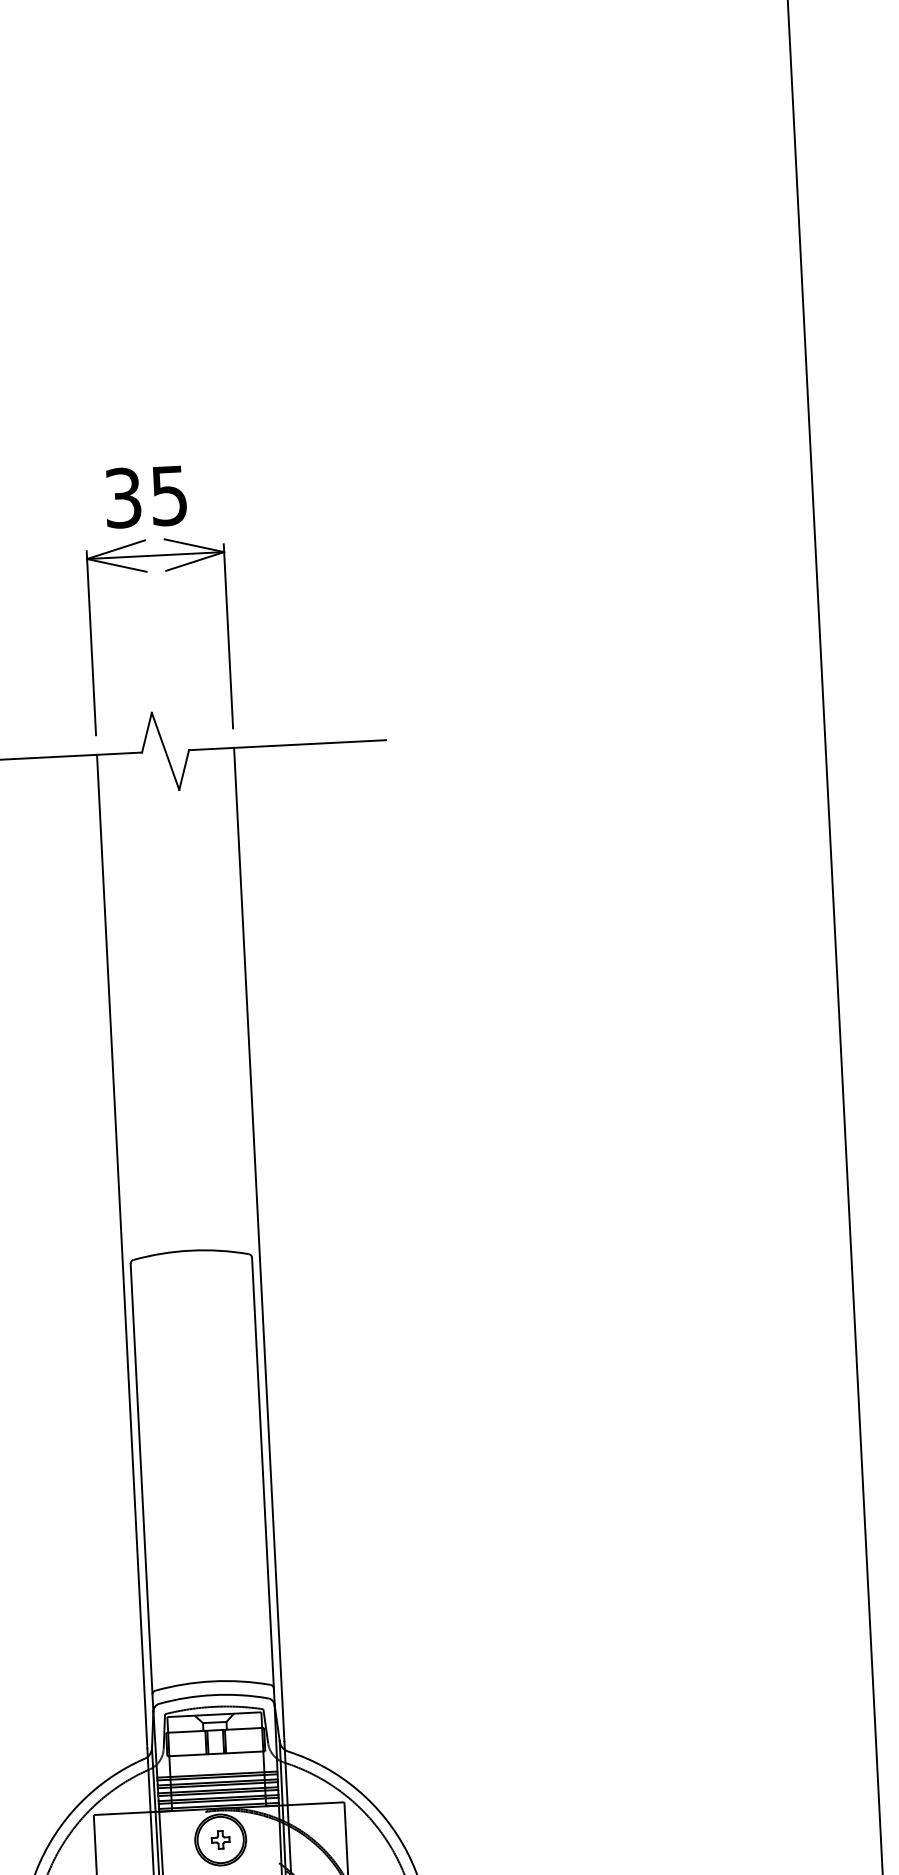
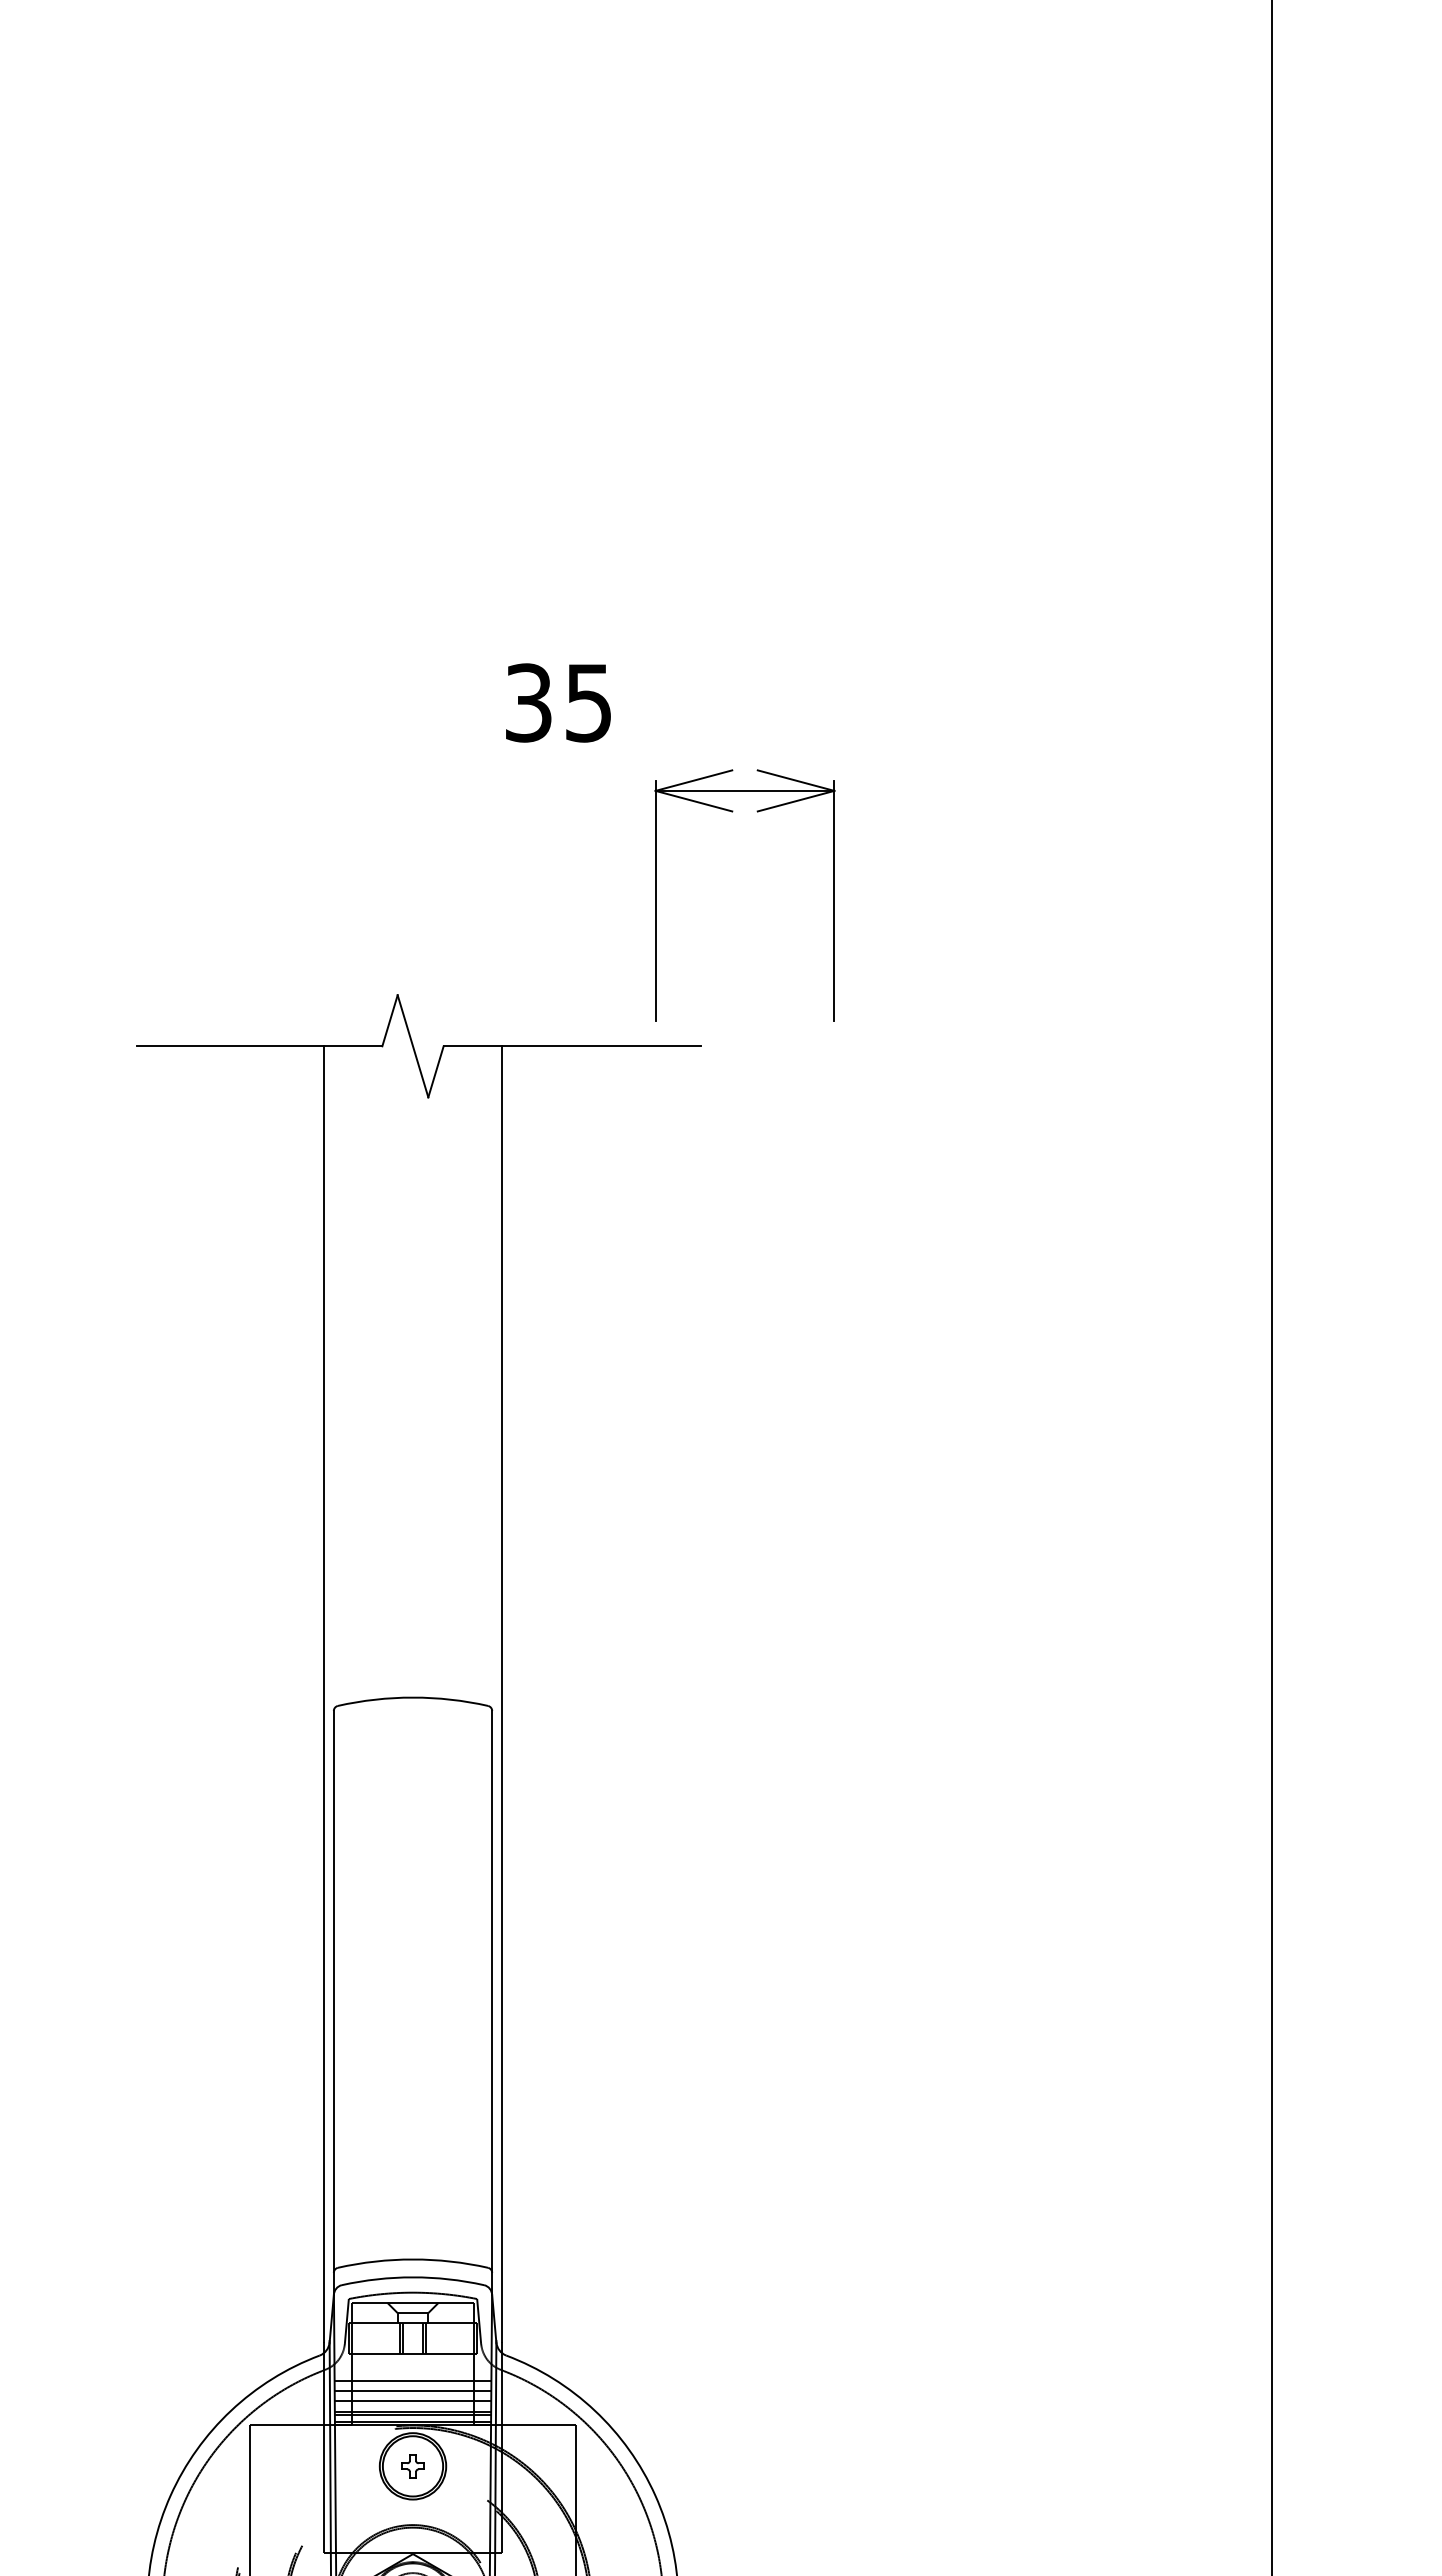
text: (146, 496) -> (558, 702), moved
part: (146, 572) -> (732, 812), moved
line: (217, 1777) -> (412, 2384), removed
line: (217, 1784) -> (412, 2394), removed
line: (217, 1793) -> (412, 2405), removed

